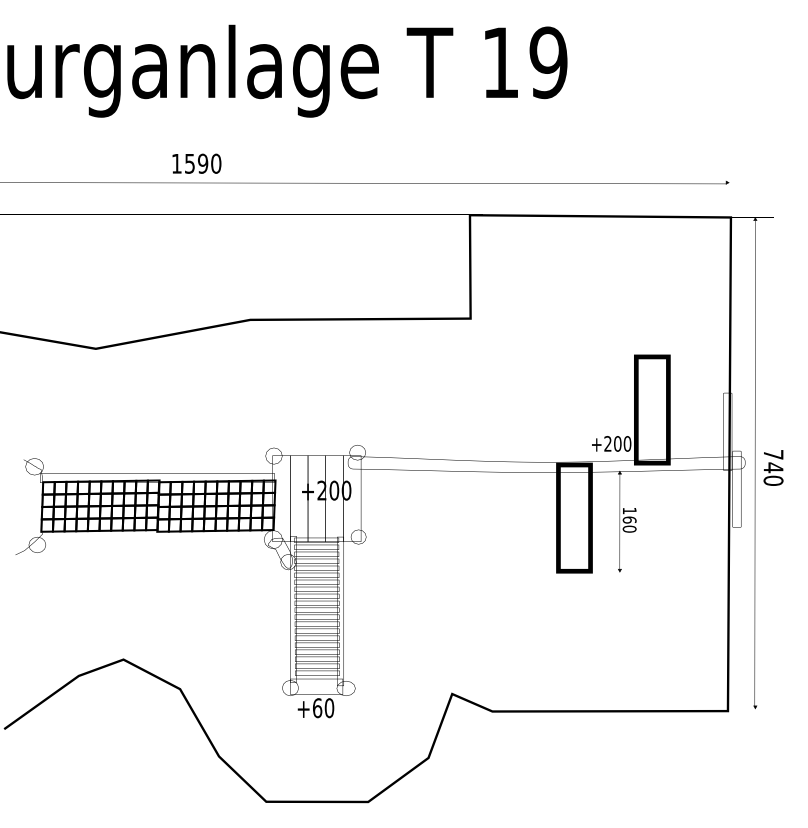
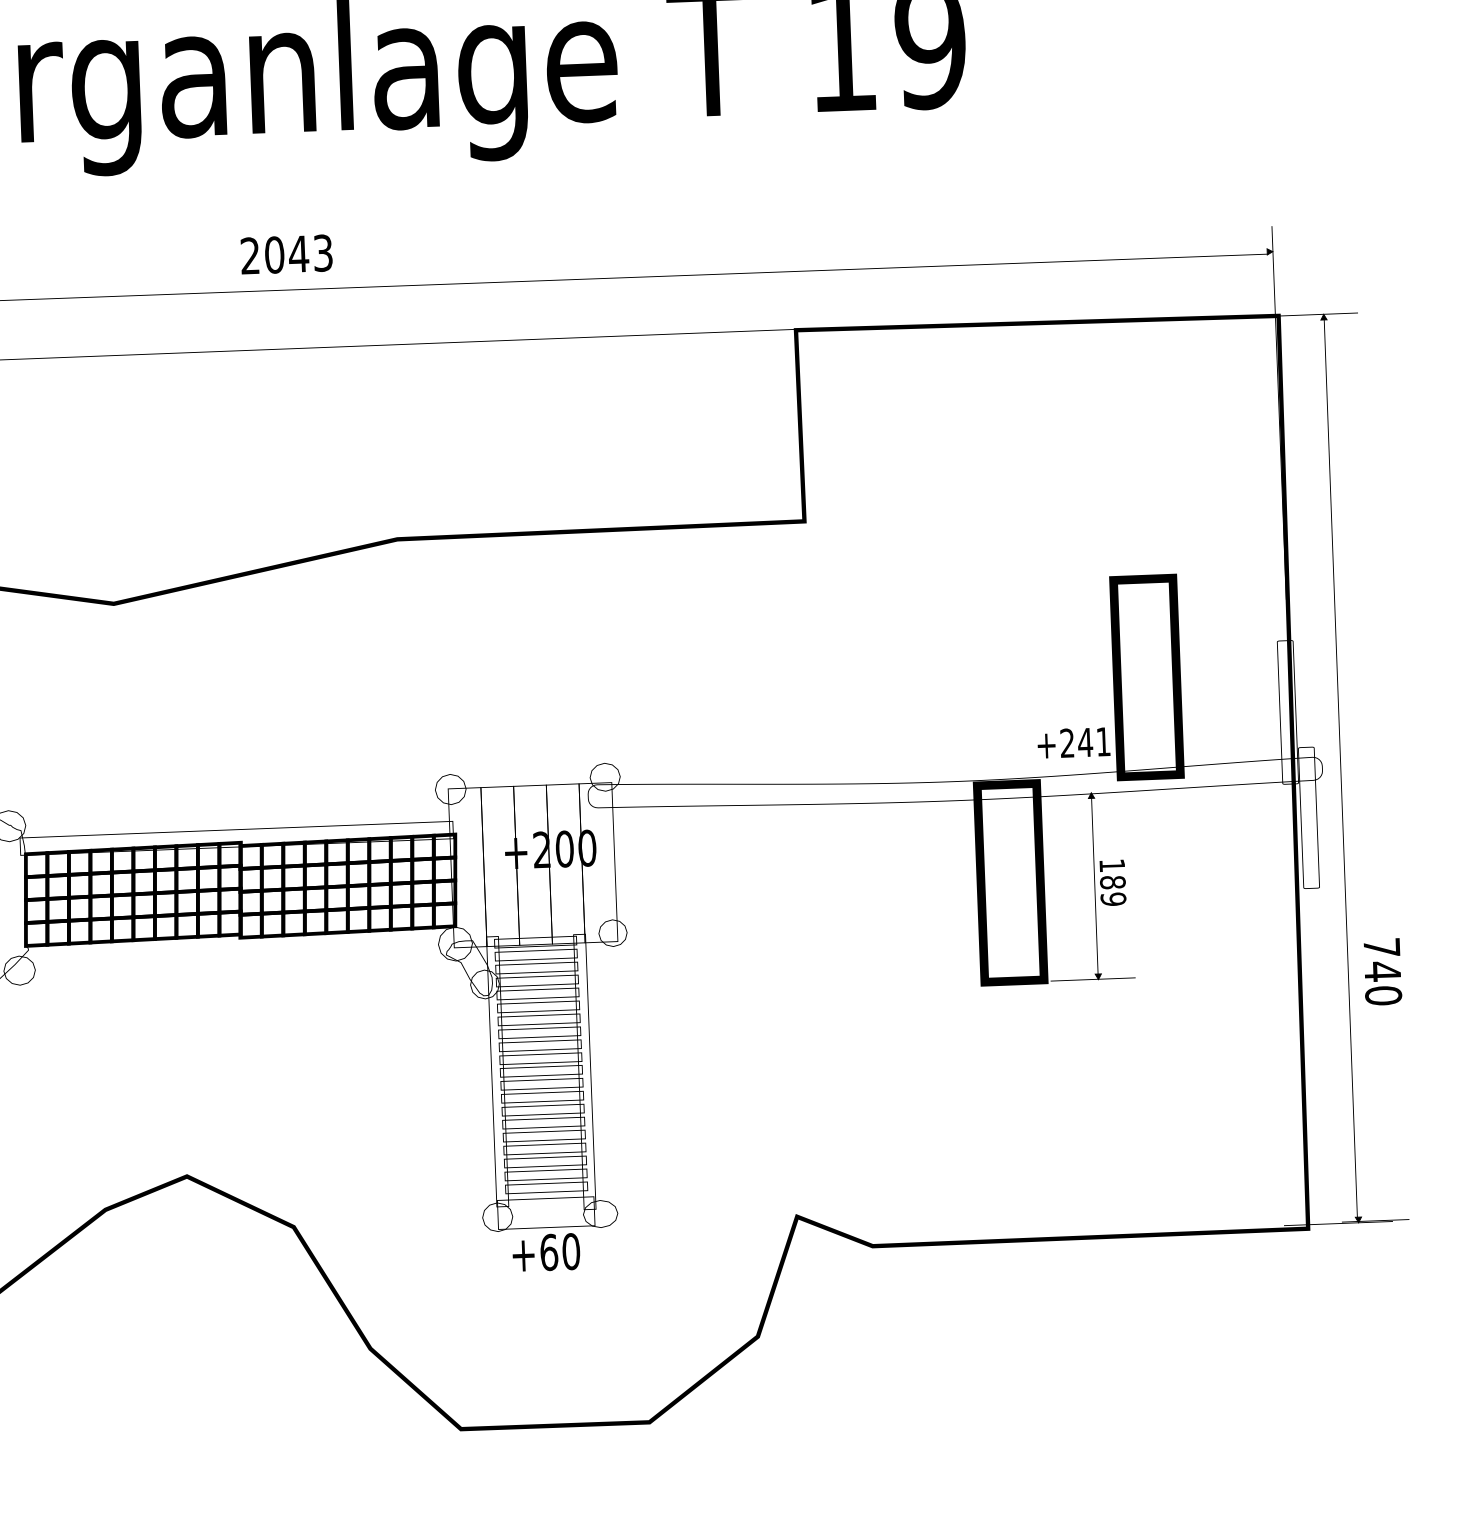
text: (196, 163) -> (286, 254), 1590 -> 2043
text: (622, 443) -> (1094, 741), +200 -> +241
text: (773, 467) -> (1382, 971), moved
text: (629, 524) -> (1112, 890), 160 -> 189

